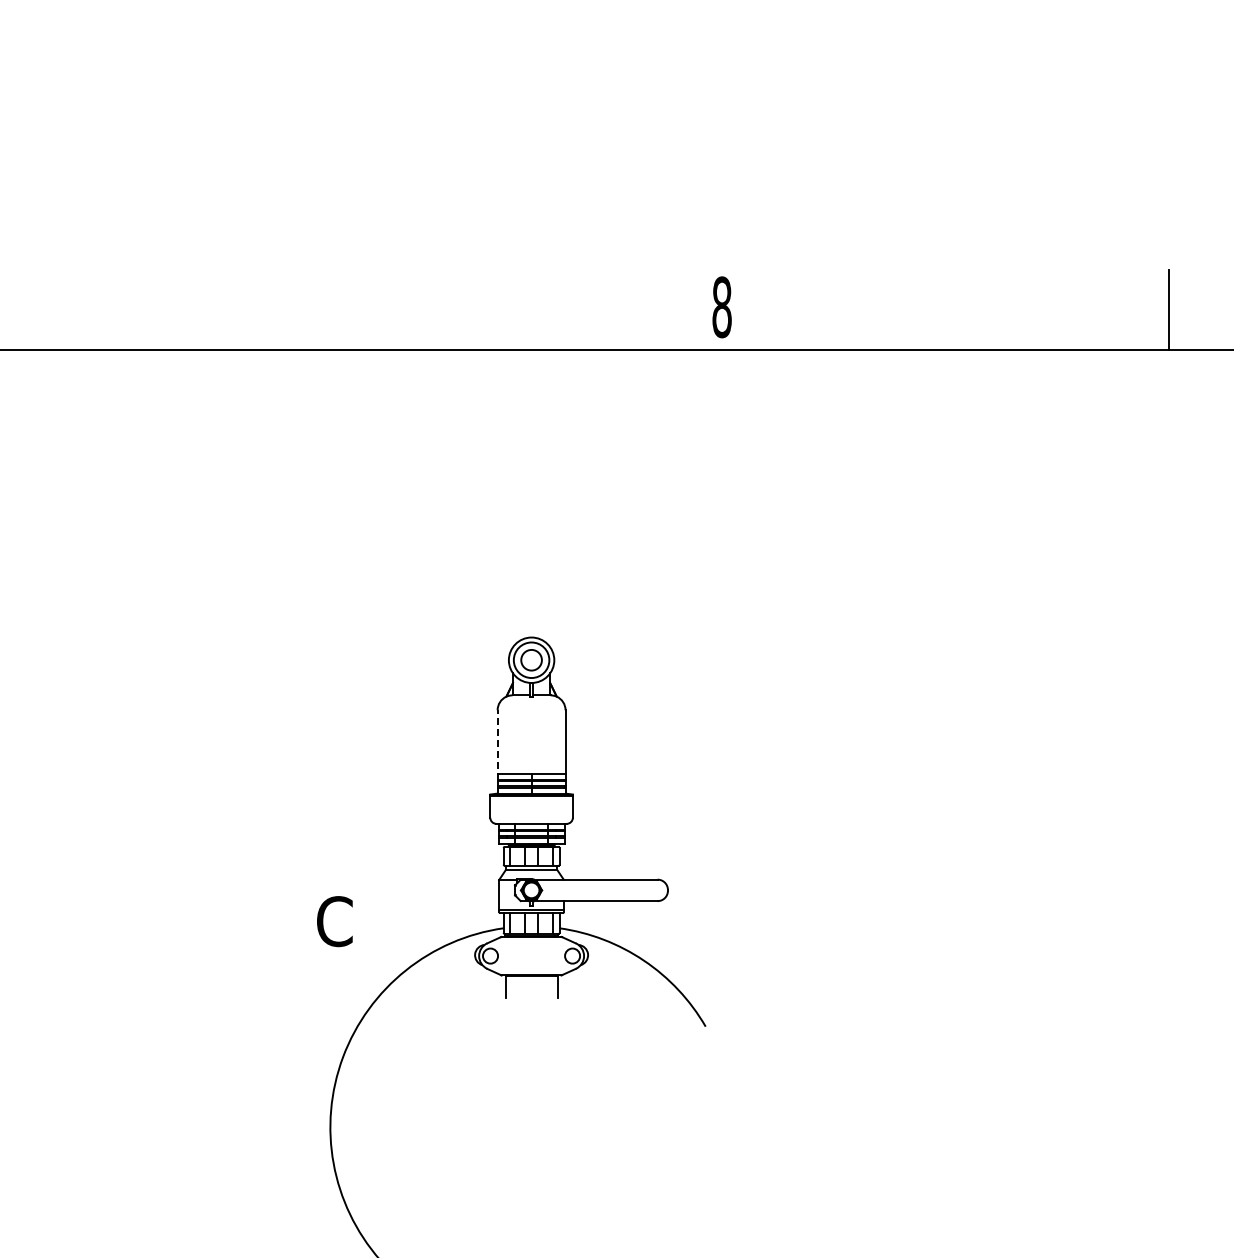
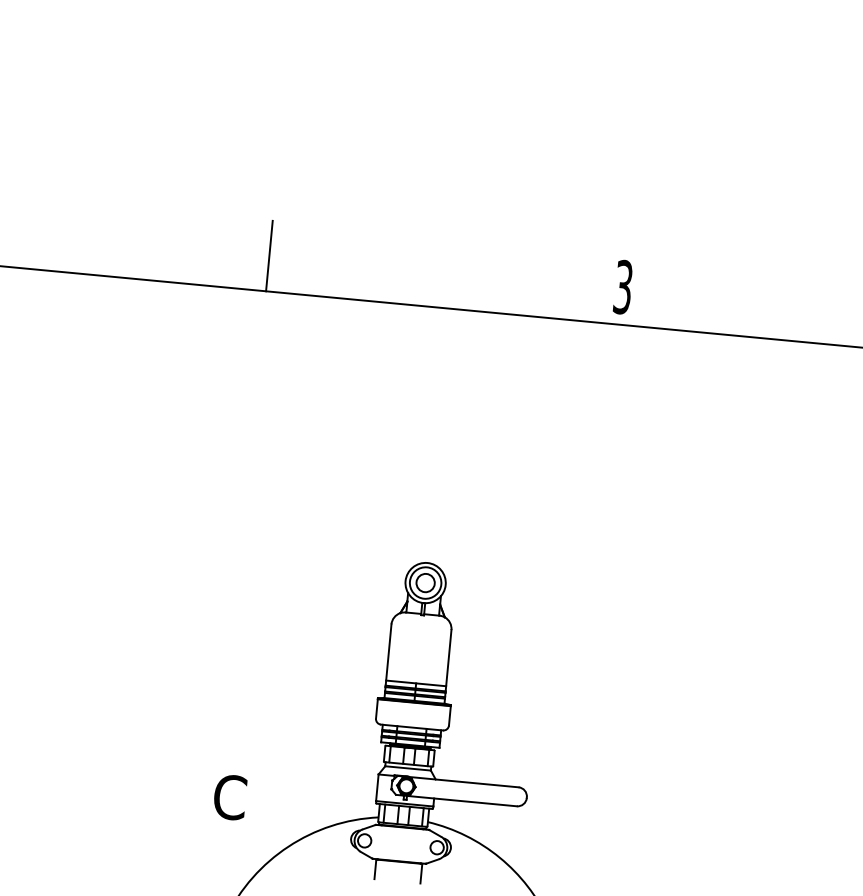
text: (721, 307) -> (622, 287), 8 -> 3
line: (321, 309) -> (269, 255), added
line: (497, 744) -> (388, 654), dashed -> solid

